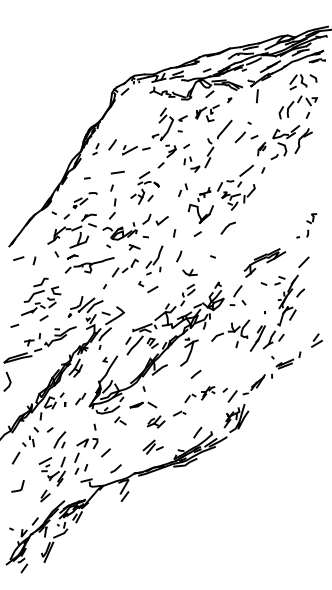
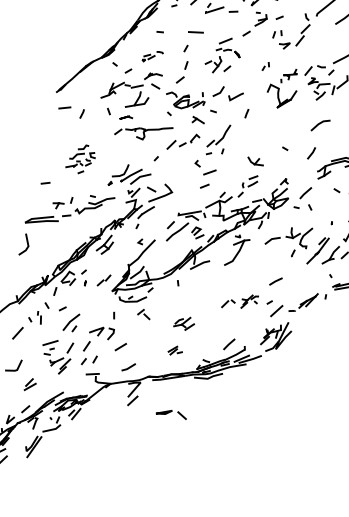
part: (183, 189) -> (266, 65), size x0.6
part: (84, 200) -> (152, 56), size x0.7
line: (227, 227) -> (319, 124), moved
line: (197, 234) -> (204, 186), moved
line: (179, 256) -> (311, 153), moved
part: (41, 299) -> (81, 159), size x0.6
line: (195, 373) -> (275, 280), moved
part: (143, 404) -> (172, 413), moved
part: (179, 413) -> (212, 318), removed
part: (152, 446) -> (174, 350), size x0.6
part: (45, 495) -> (30, 384), moved

